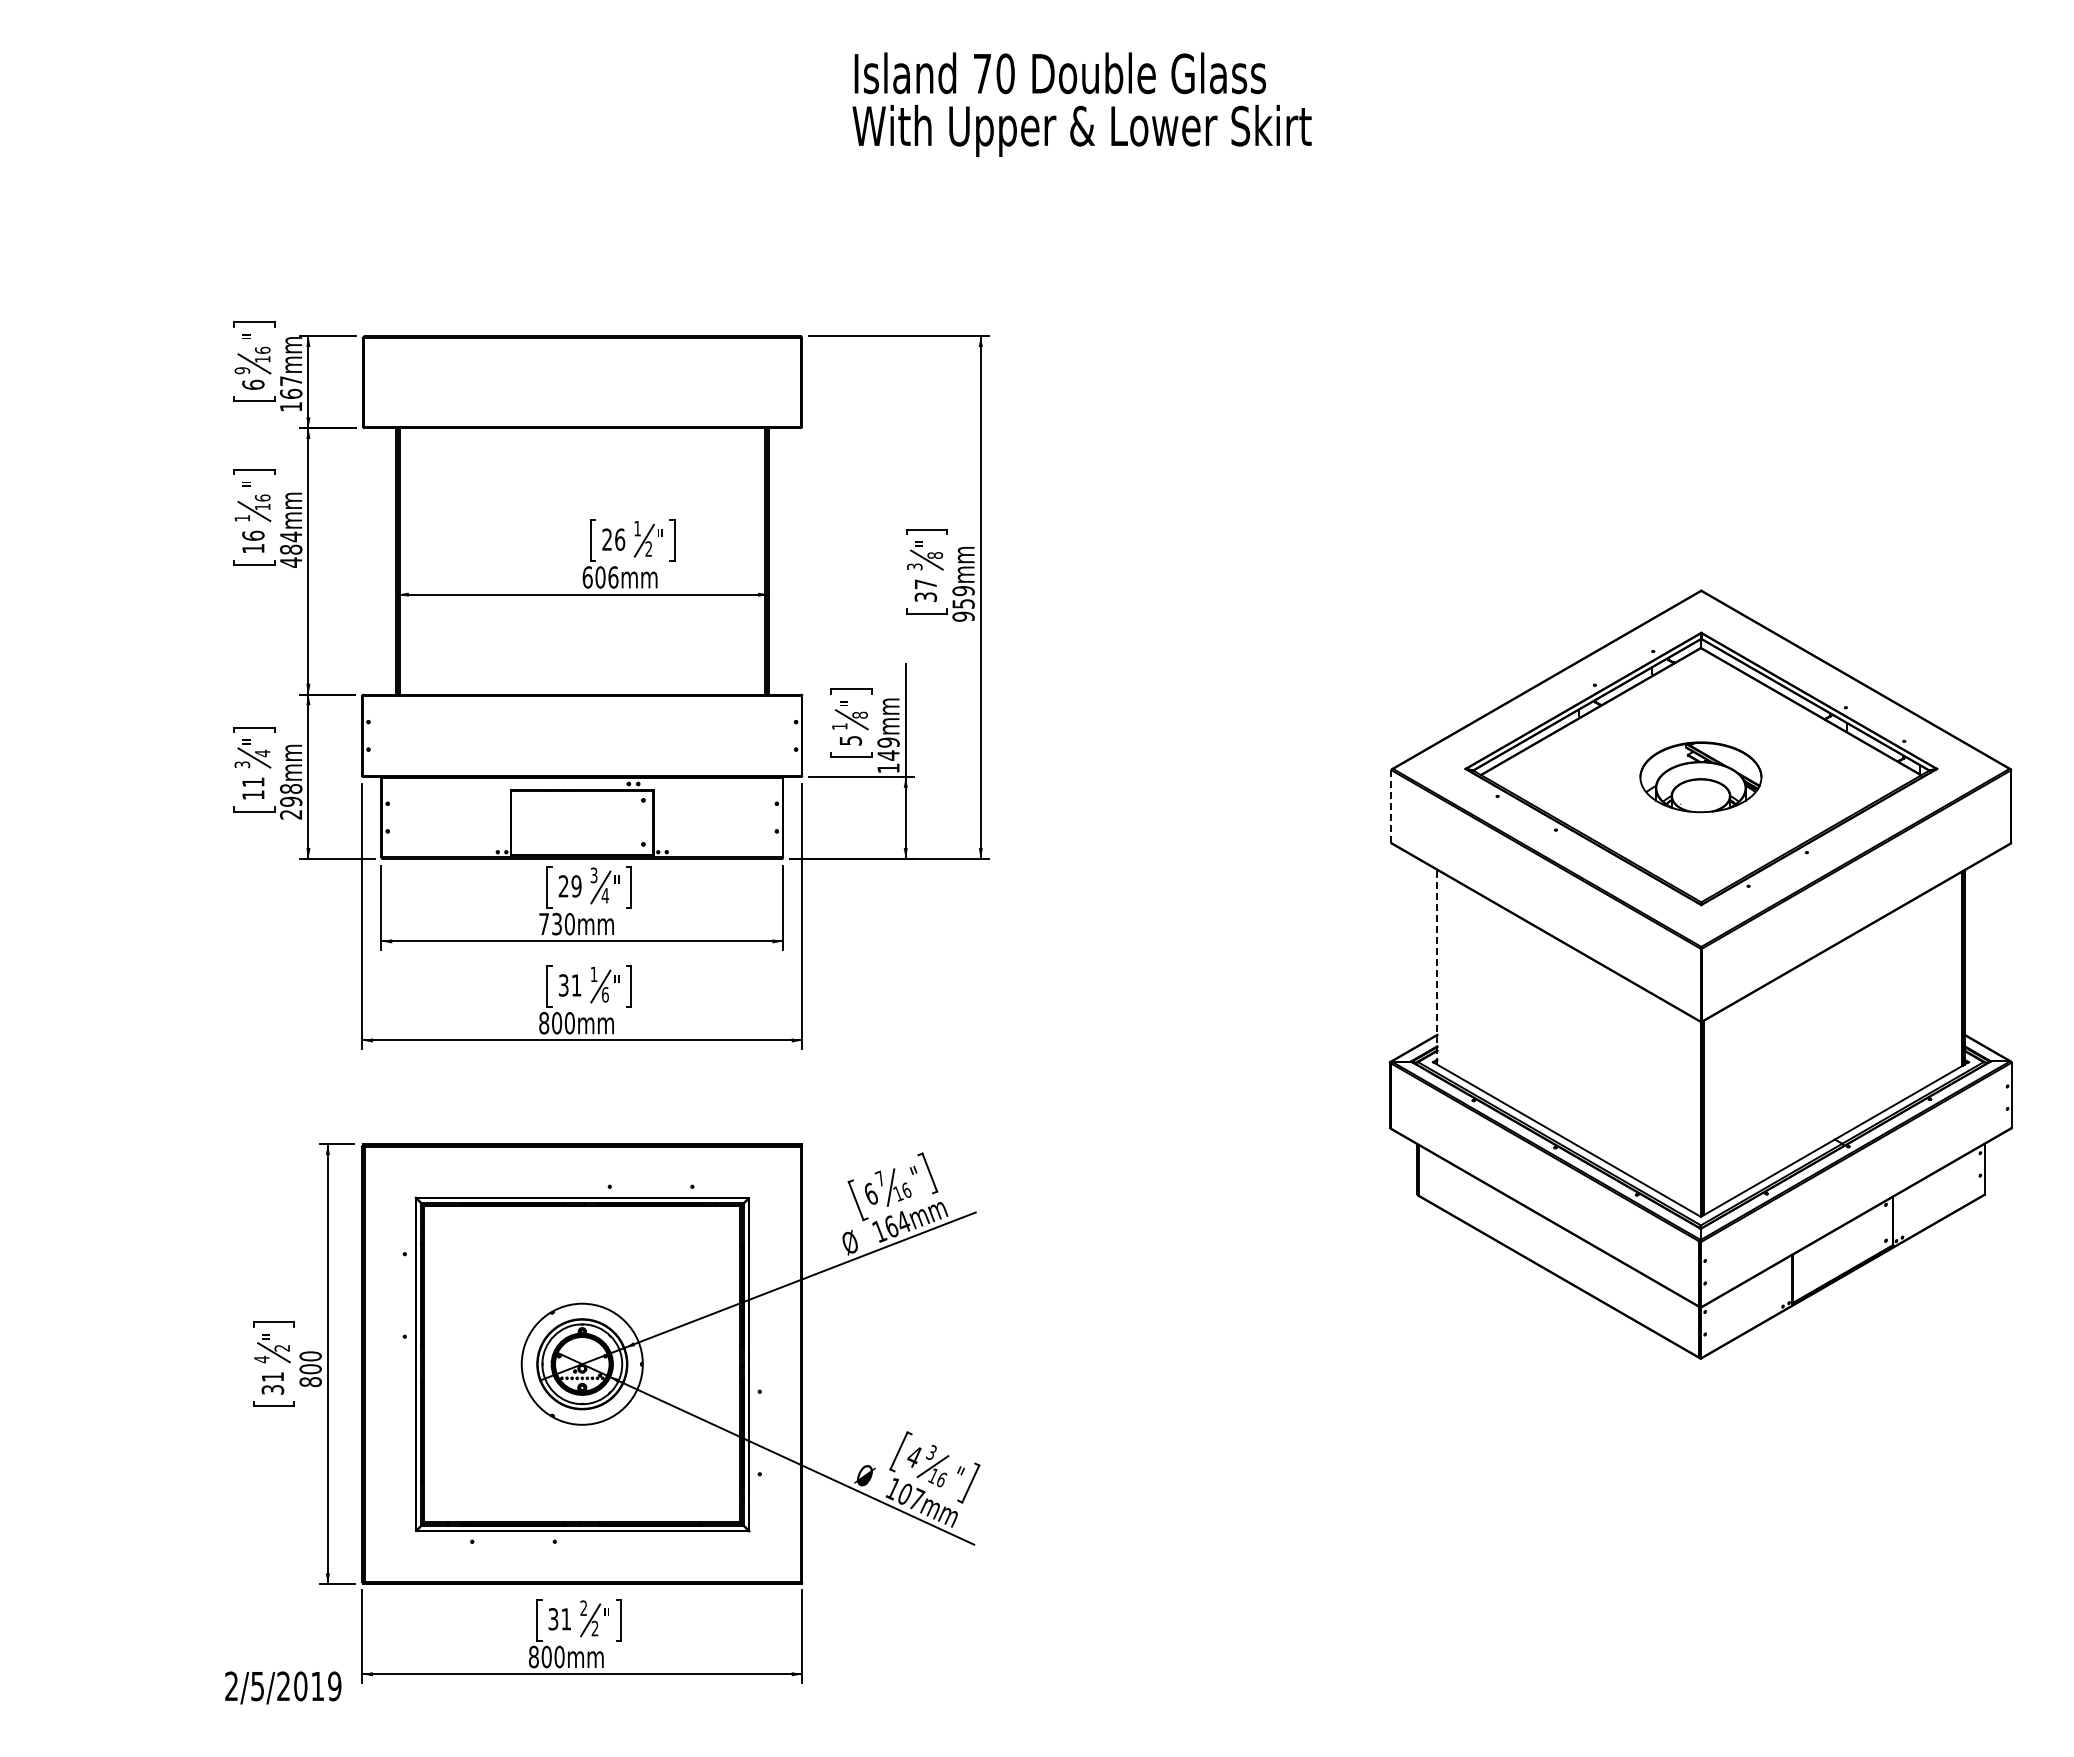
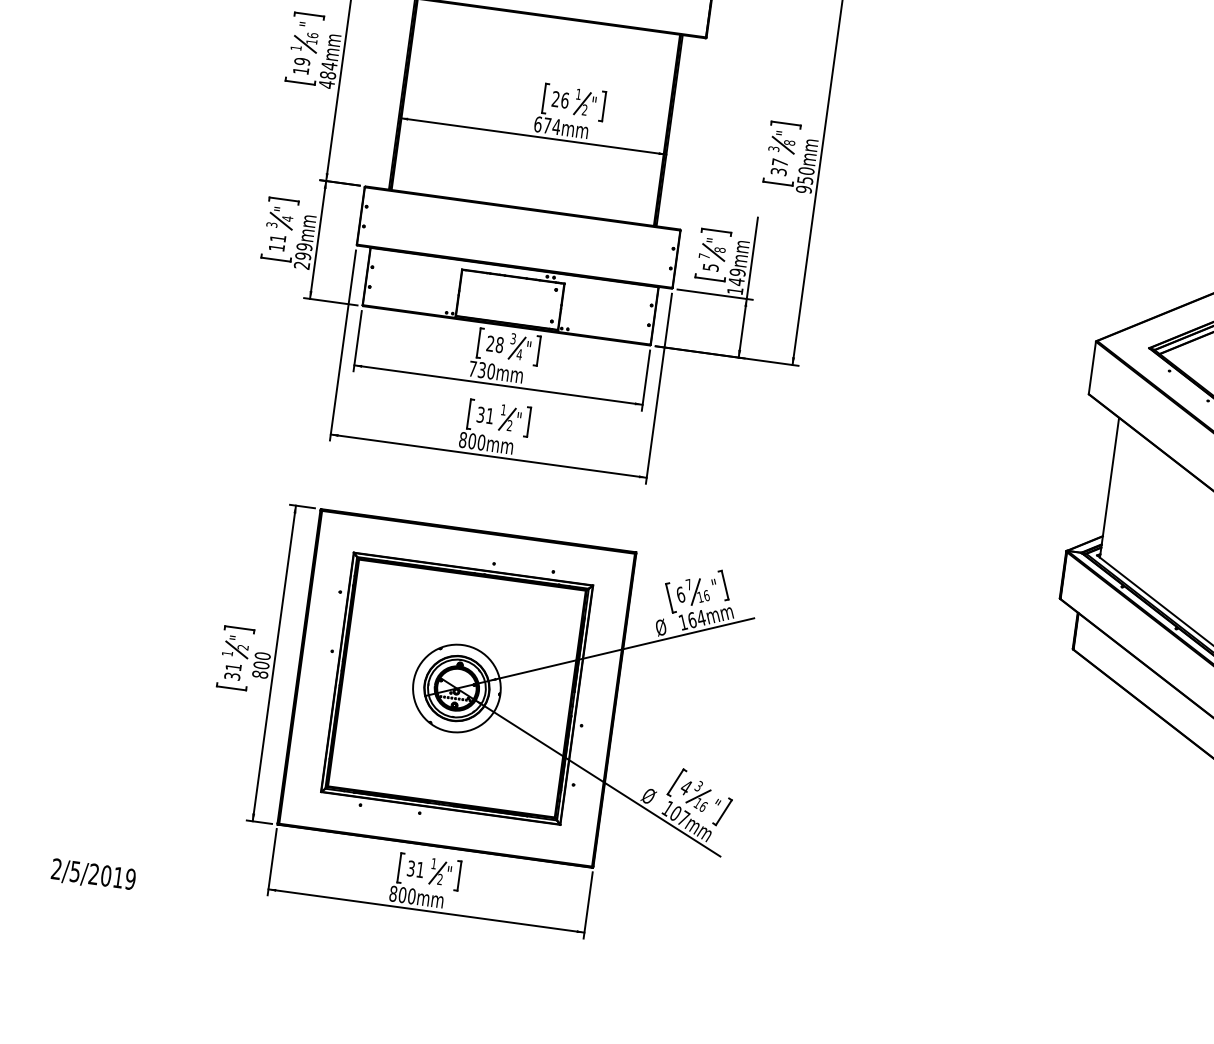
text: (253, 535) -> (302, 61), 16 -> 19
text: (606, 577) -> (551, 126), 606mm -> 674mm
text: (963, 591) -> (806, 171), 959mm -> 950mm
text: (839, 726) -> (704, 256), 1 -> 7
text: (291, 789) -> (304, 247), 298mm -> 299mm
line: (1391, 807) -> (1092, 368), dashed -> solid
text: (576, 886) -> (499, 345), 29 -> 28
line: (1437, 966) -> (1109, 487), dashed -> solid
text: (604, 994) -> (509, 425), 6 -> 2
text: (261, 1359) -> (227, 653), 4 -> 1
text: (583, 1607) -> (433, 863), 2 -> 1
text: (283, 1687) -> (93, 875), moved

